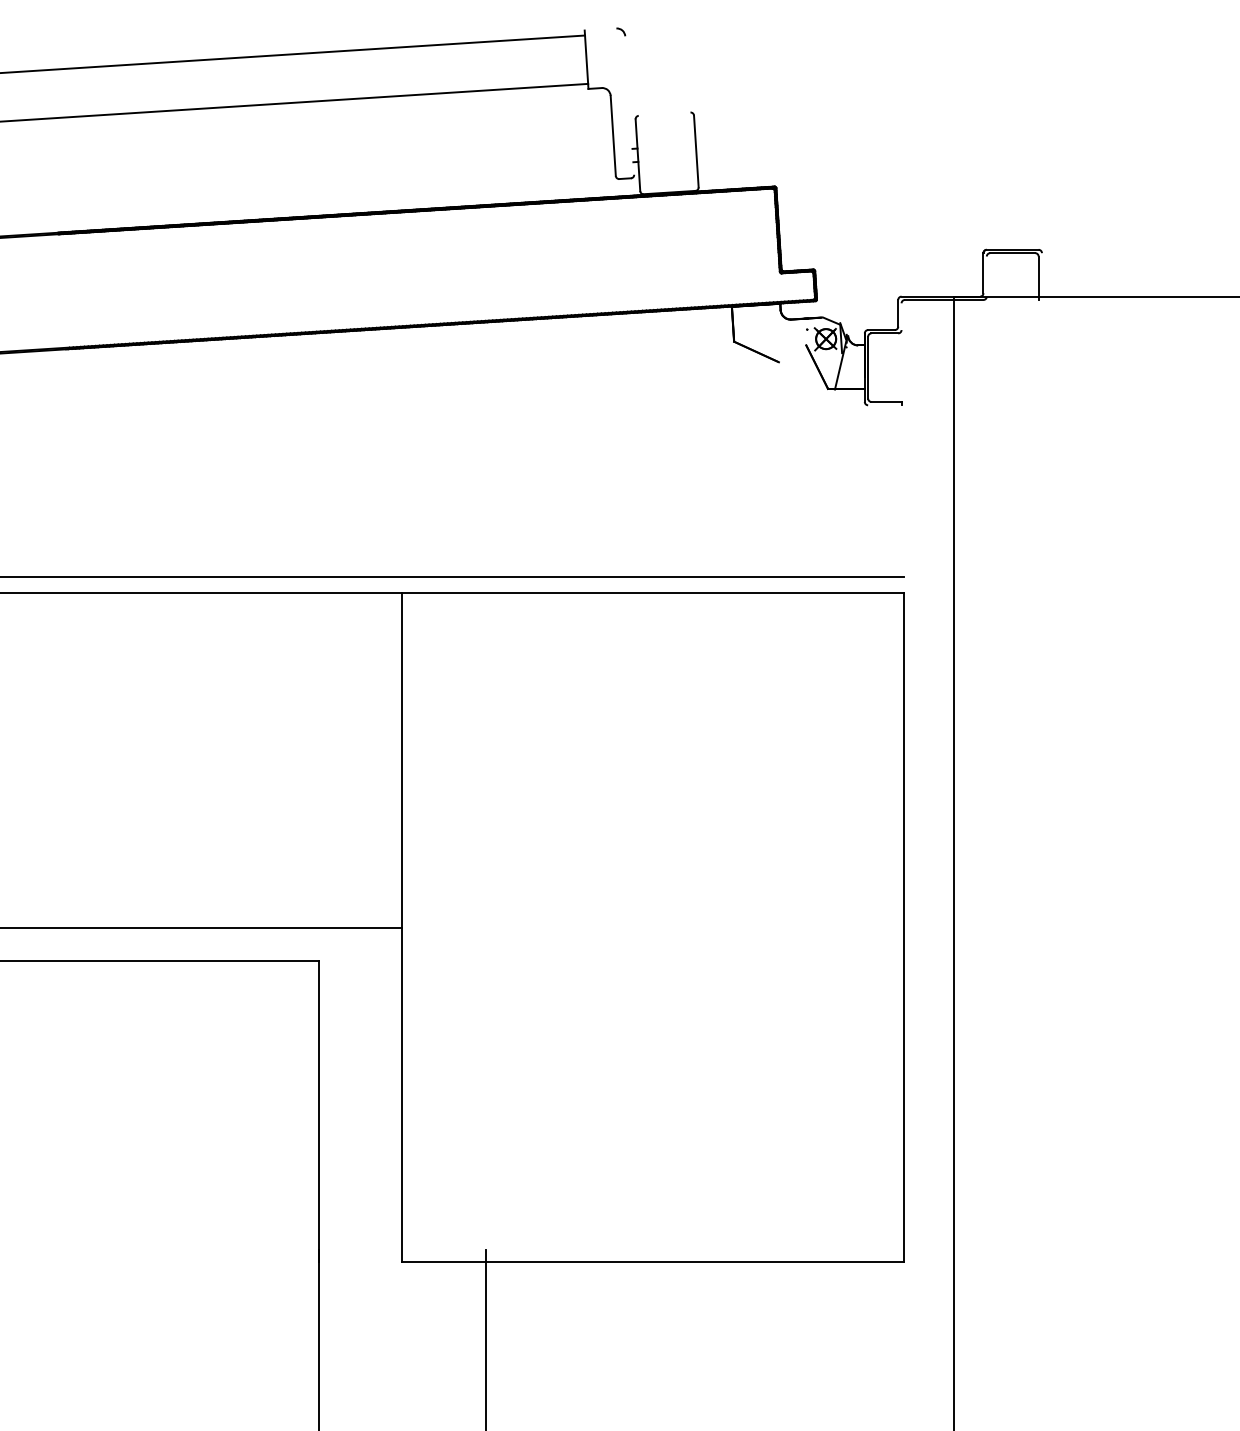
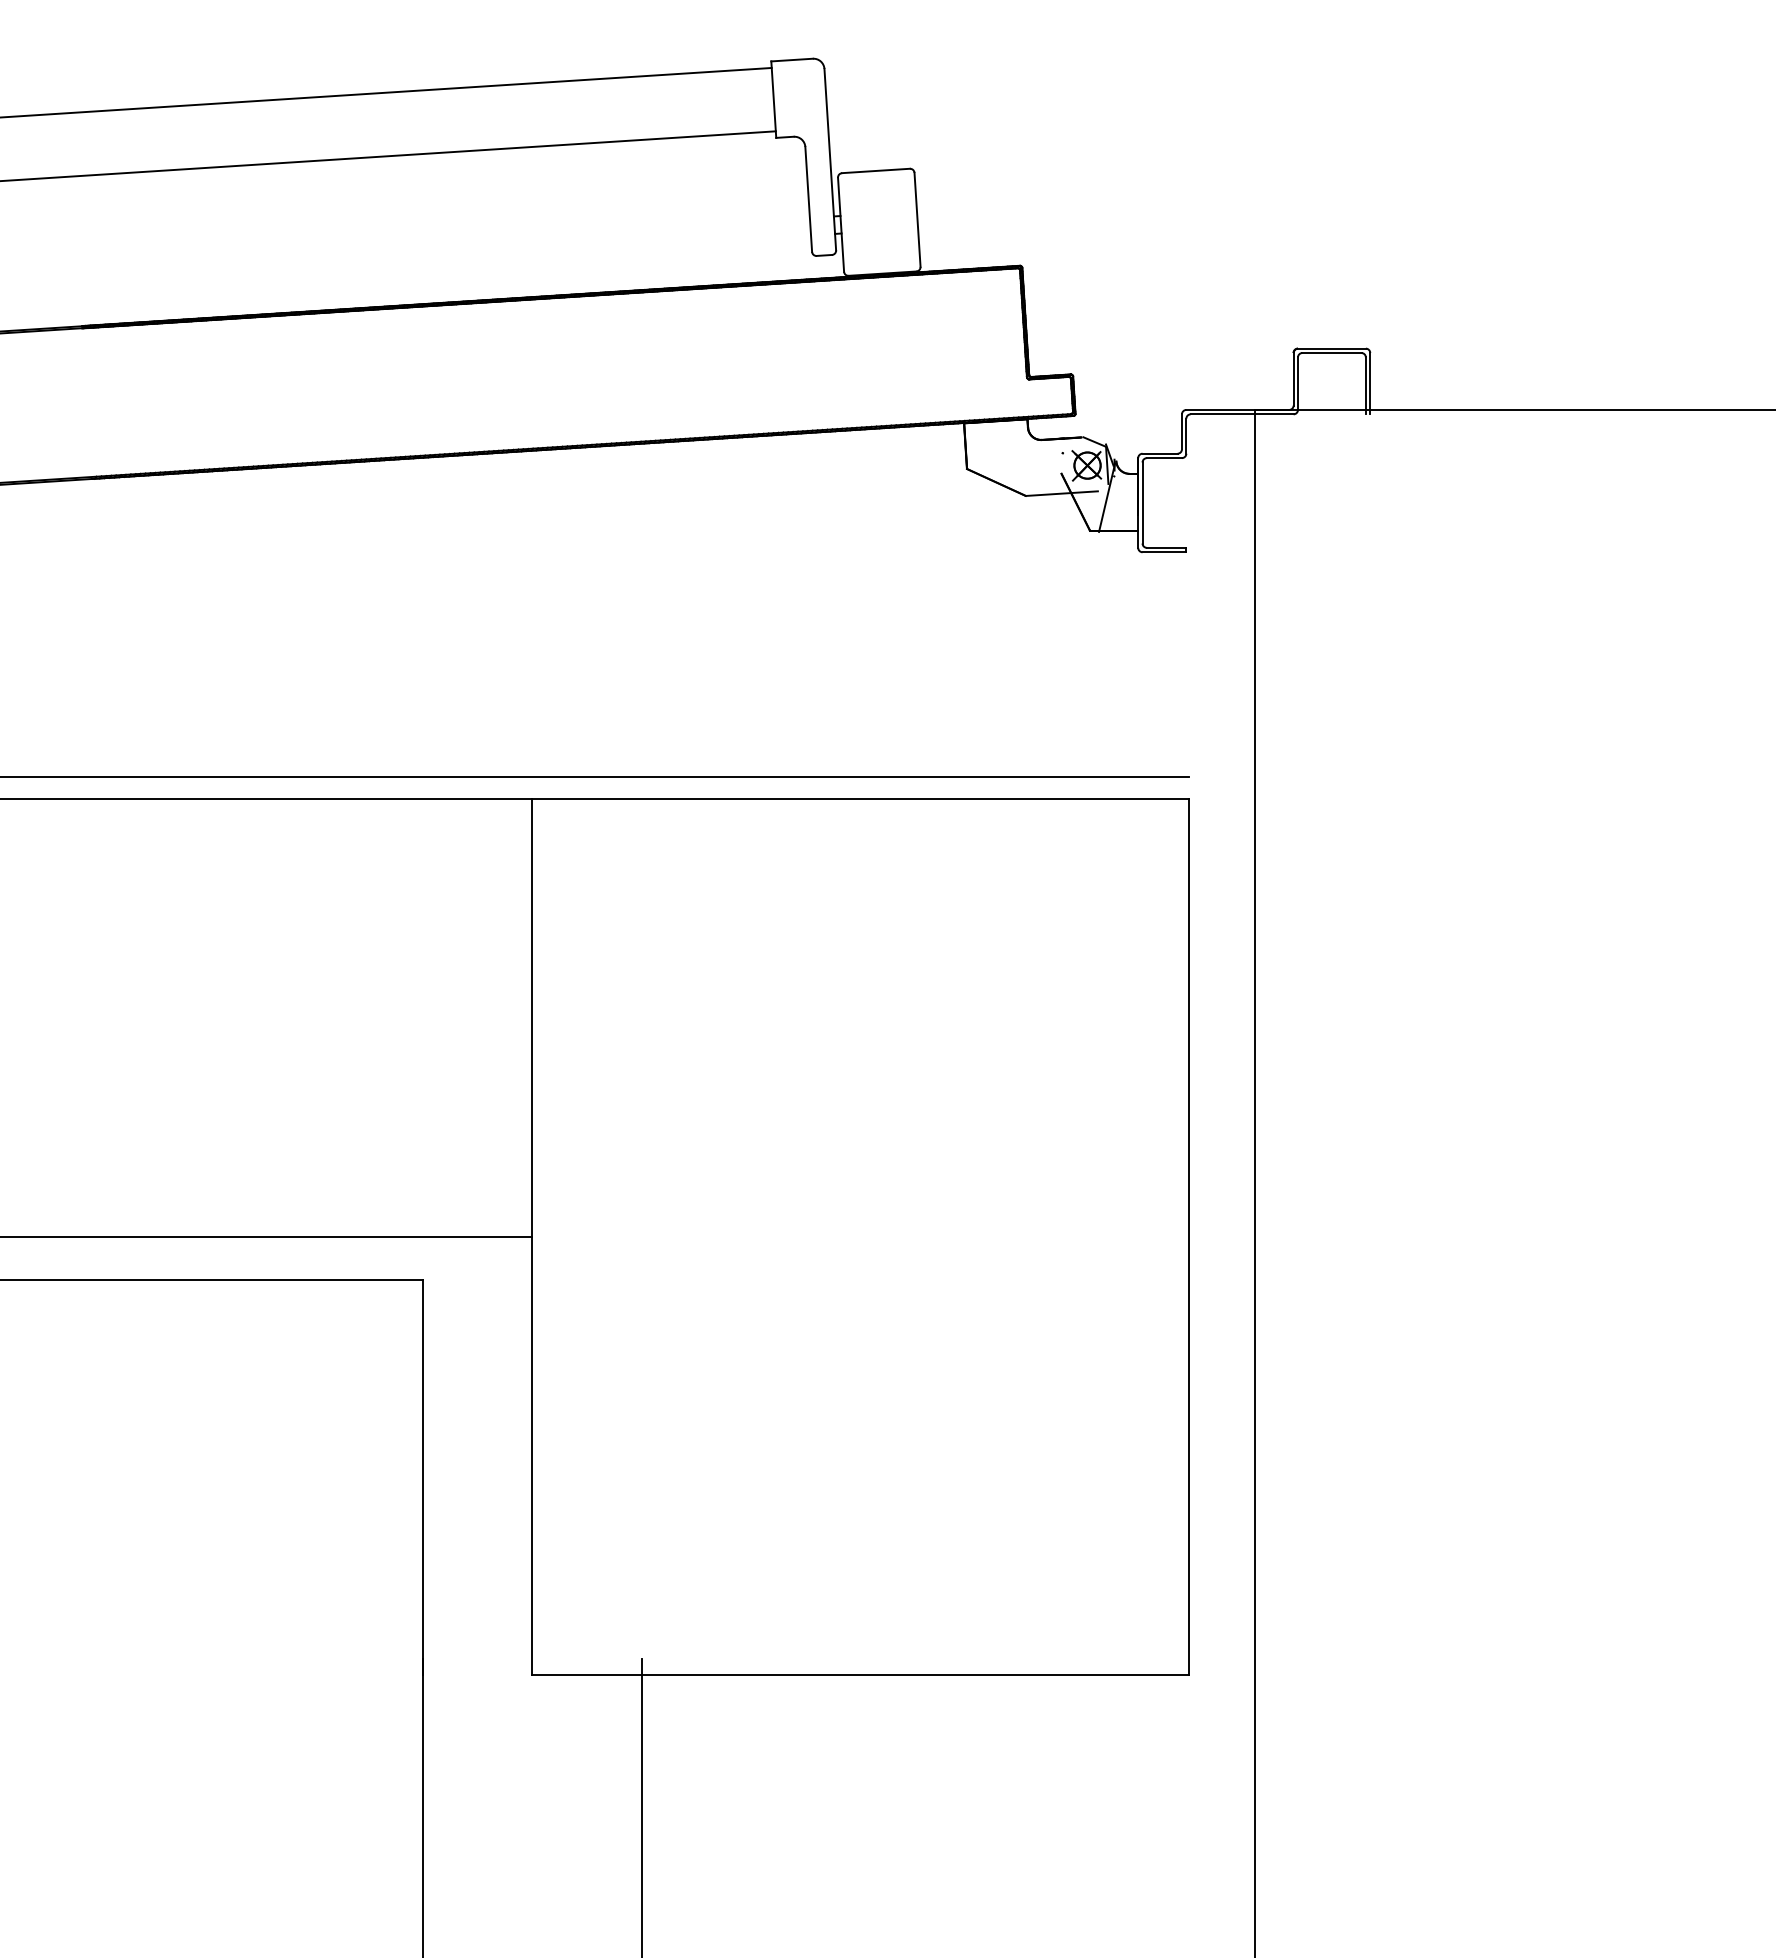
line: (600, 29) -> (791, 59), added
line: (629, 105) -> (830, 159), added
line: (664, 113) -> (875, 170), added
line: (987, 276) -> (1298, 383), added
line: (1042, 276) -> (1370, 383), added
line: (901, 316) -> (1186, 435), added
line: (806, 360) -> (1061, 493), added
line: (884, 405) -> (1164, 552), added

